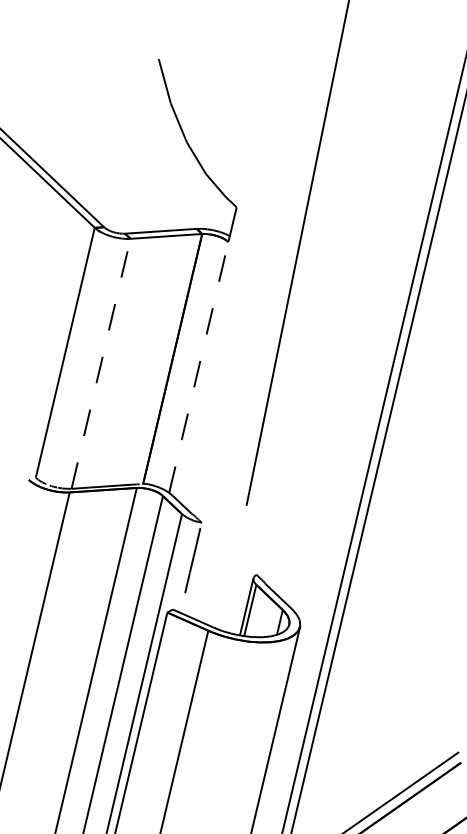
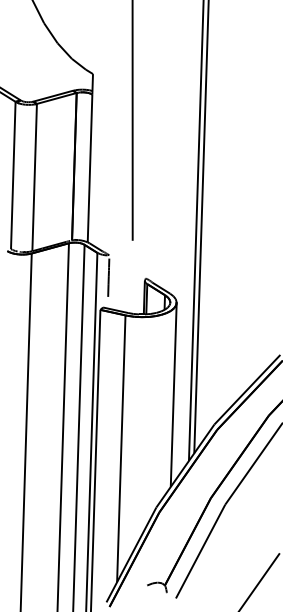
line: (100, 363) -> (34, 177), dashed -> solid
line: (199, 367) -> (90, 168), dashed -> solid

